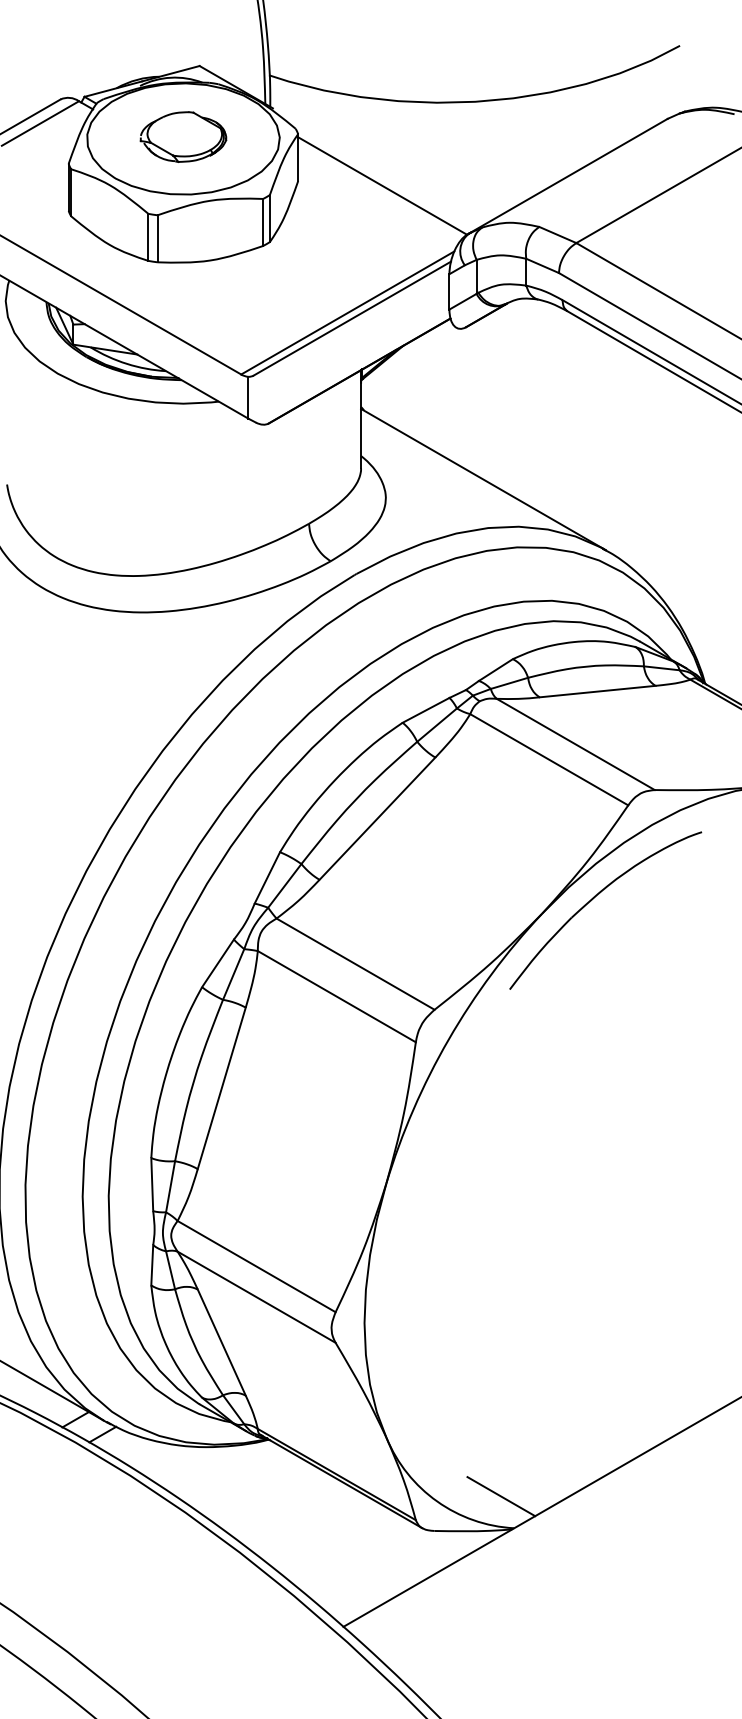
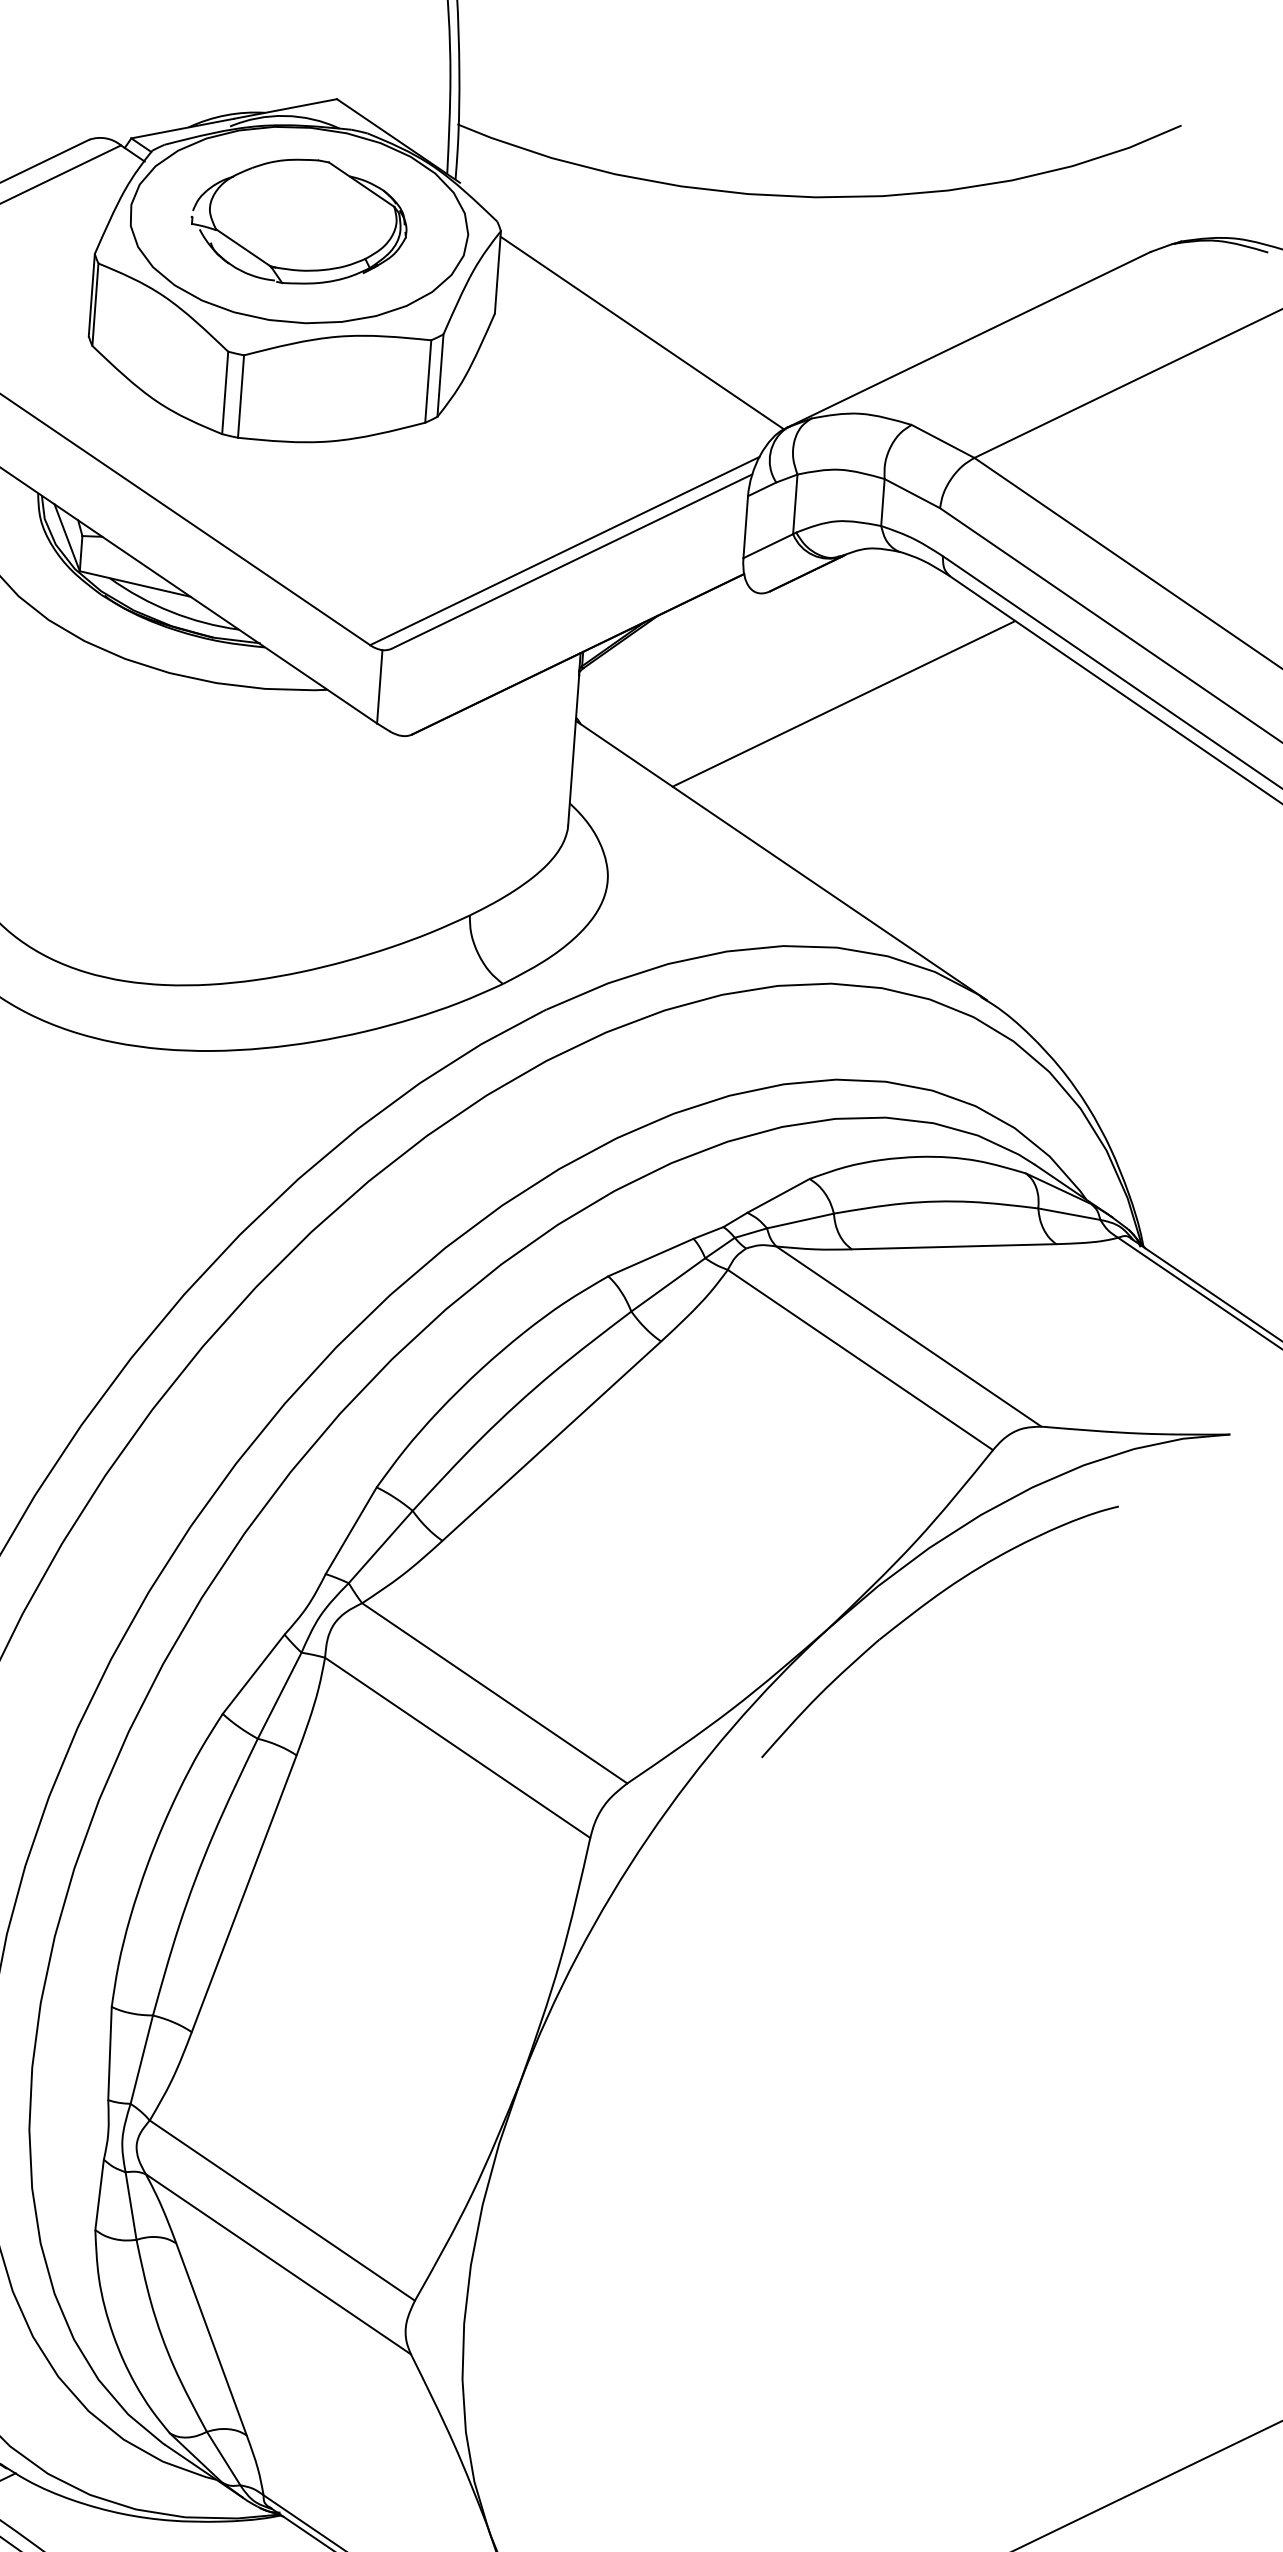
part: (183, 136) -> (299, 220), size x1.43
line: (512, 387) -> (843, 702), added

